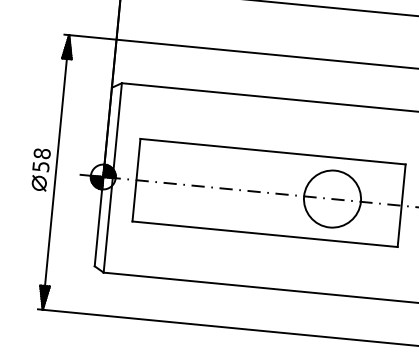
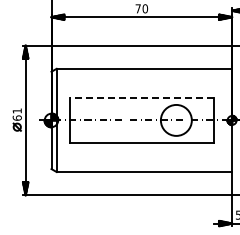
line: (272, 150) -> (141, 97), solid -> dashed
text: (40, 159) -> (16, 114), 58 -> 61

